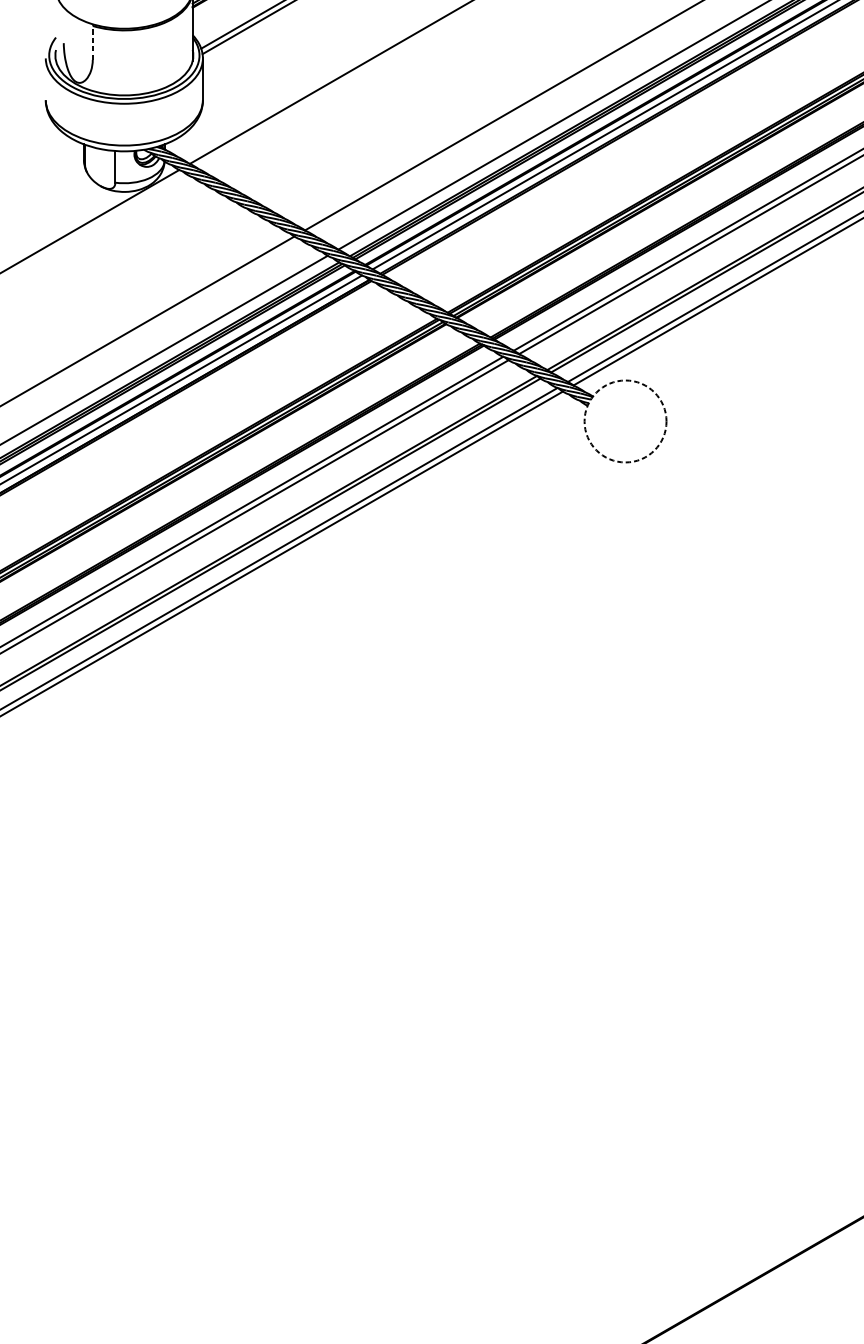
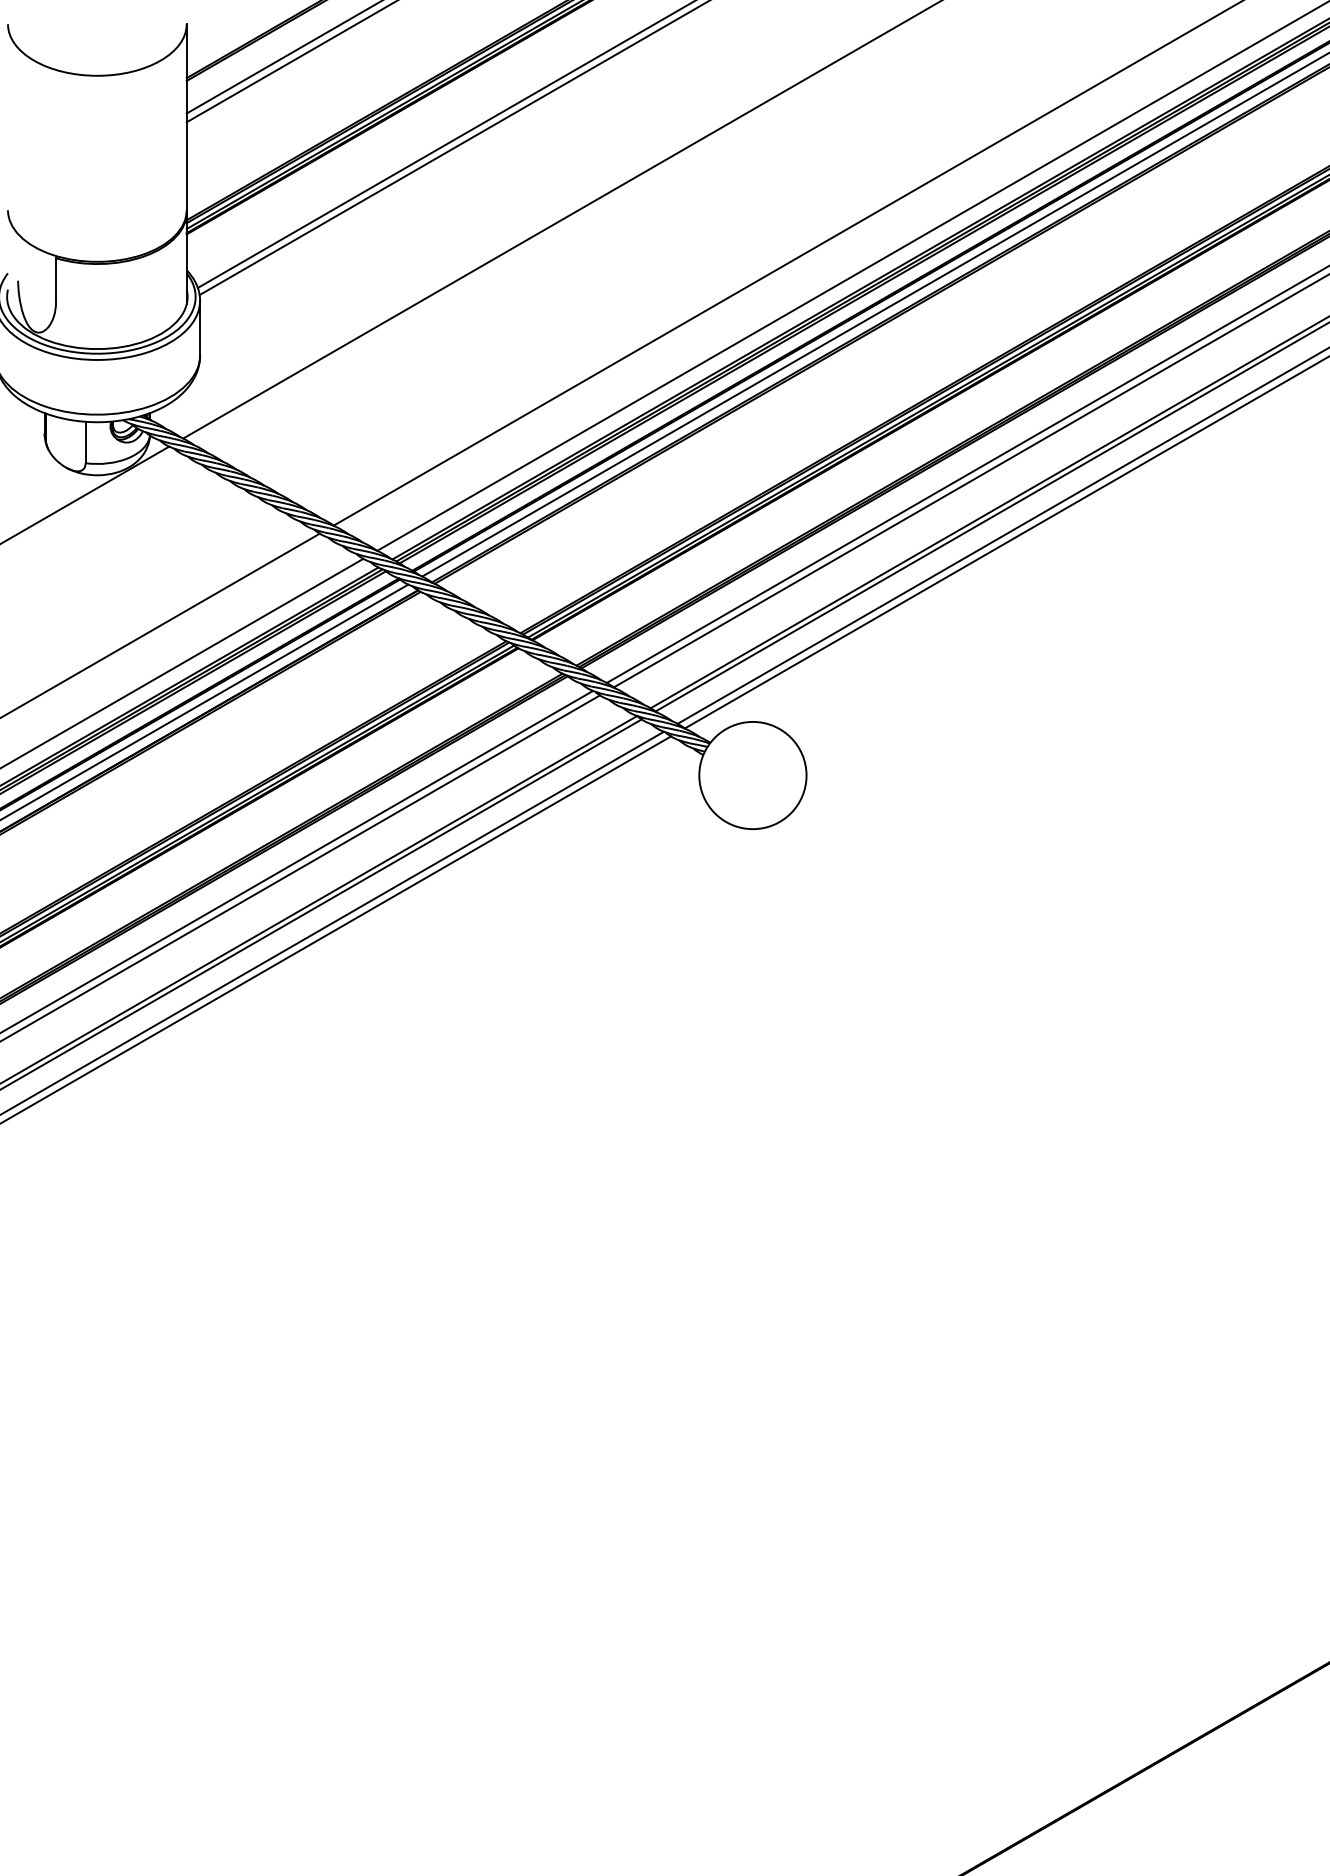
line: (93, 42) -> (56, 279), dashed -> solid
circle: (625, 421) -> (752, 775), dashed -> solid

